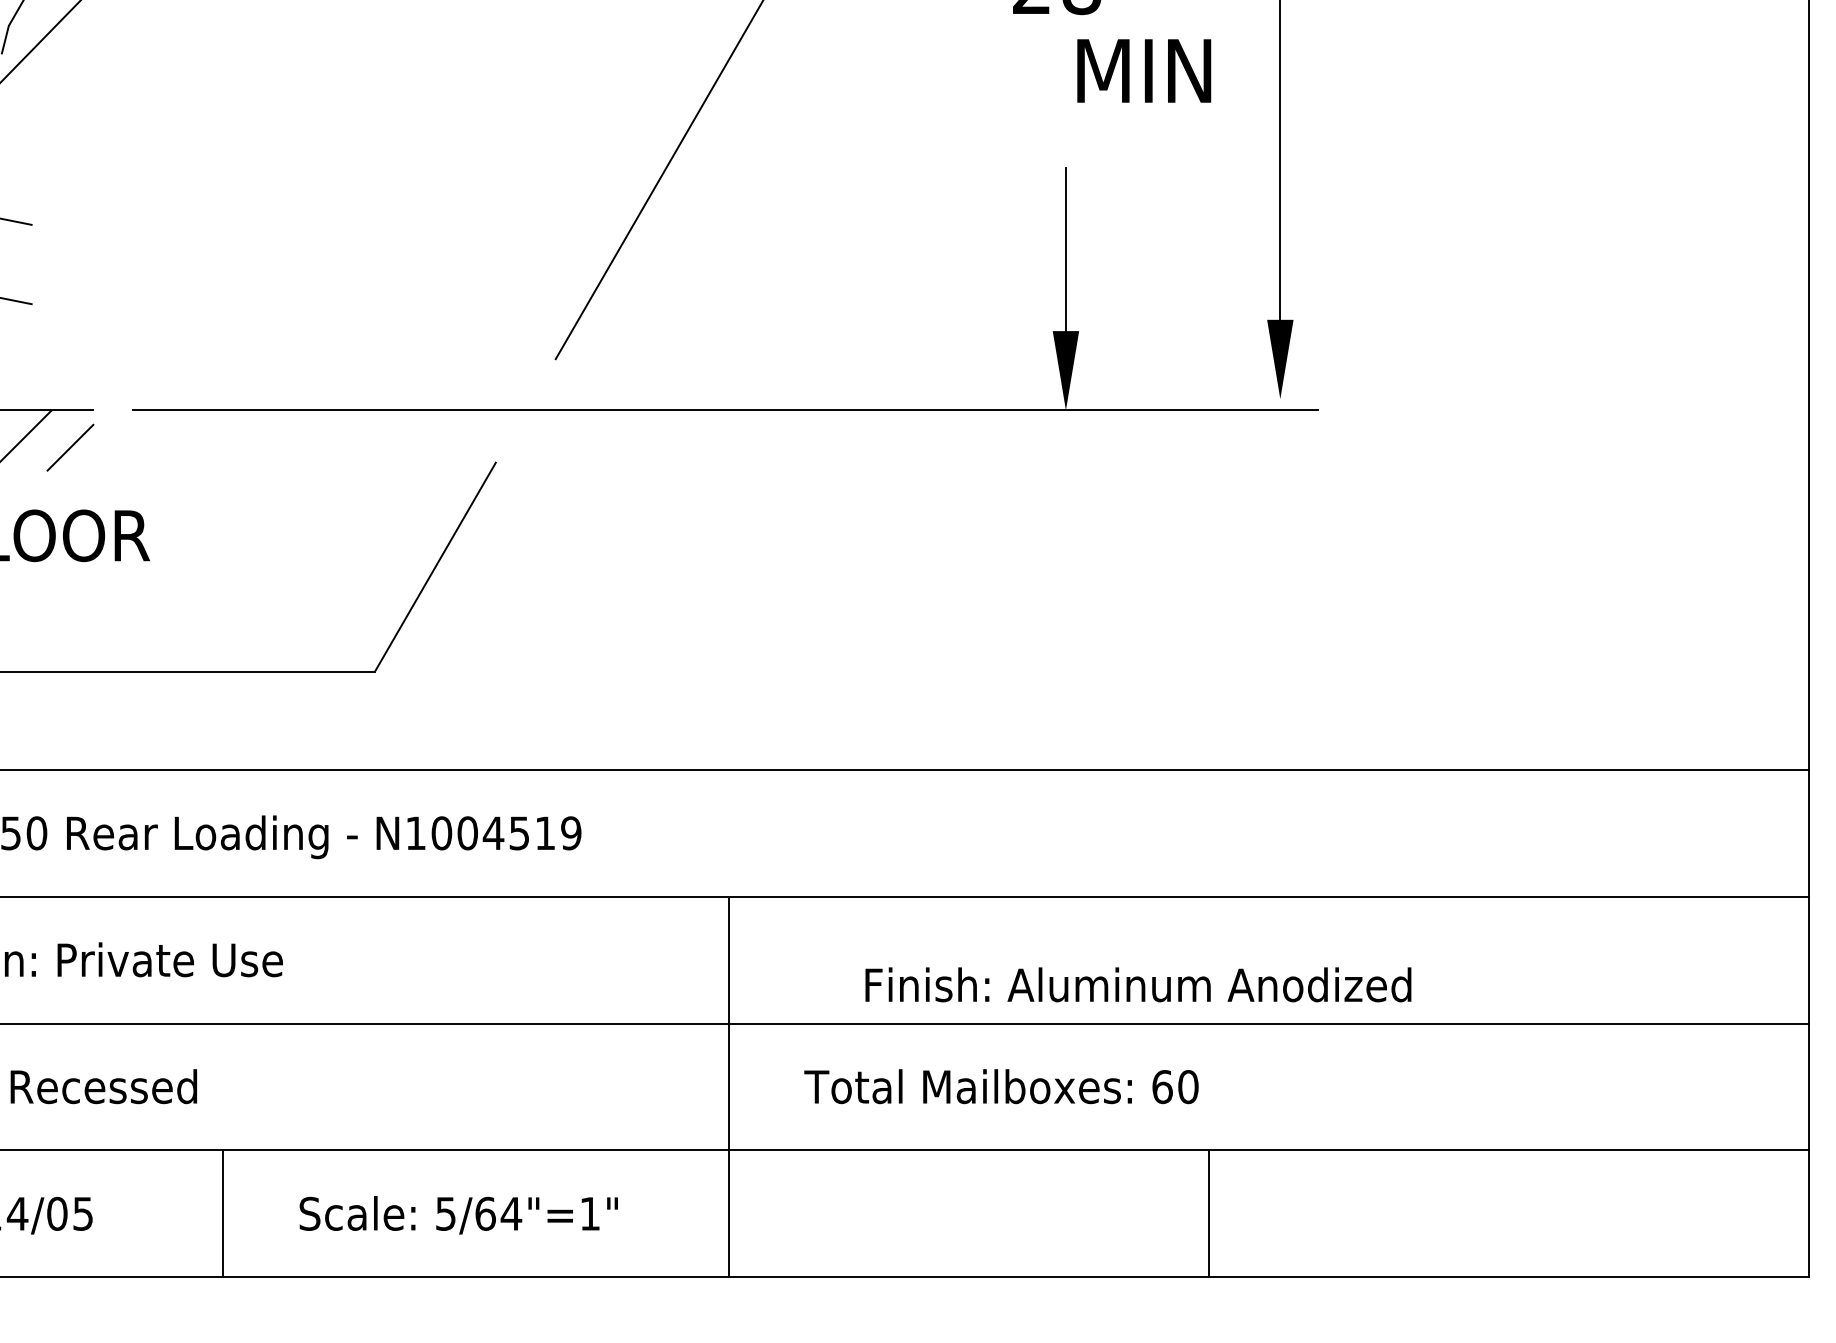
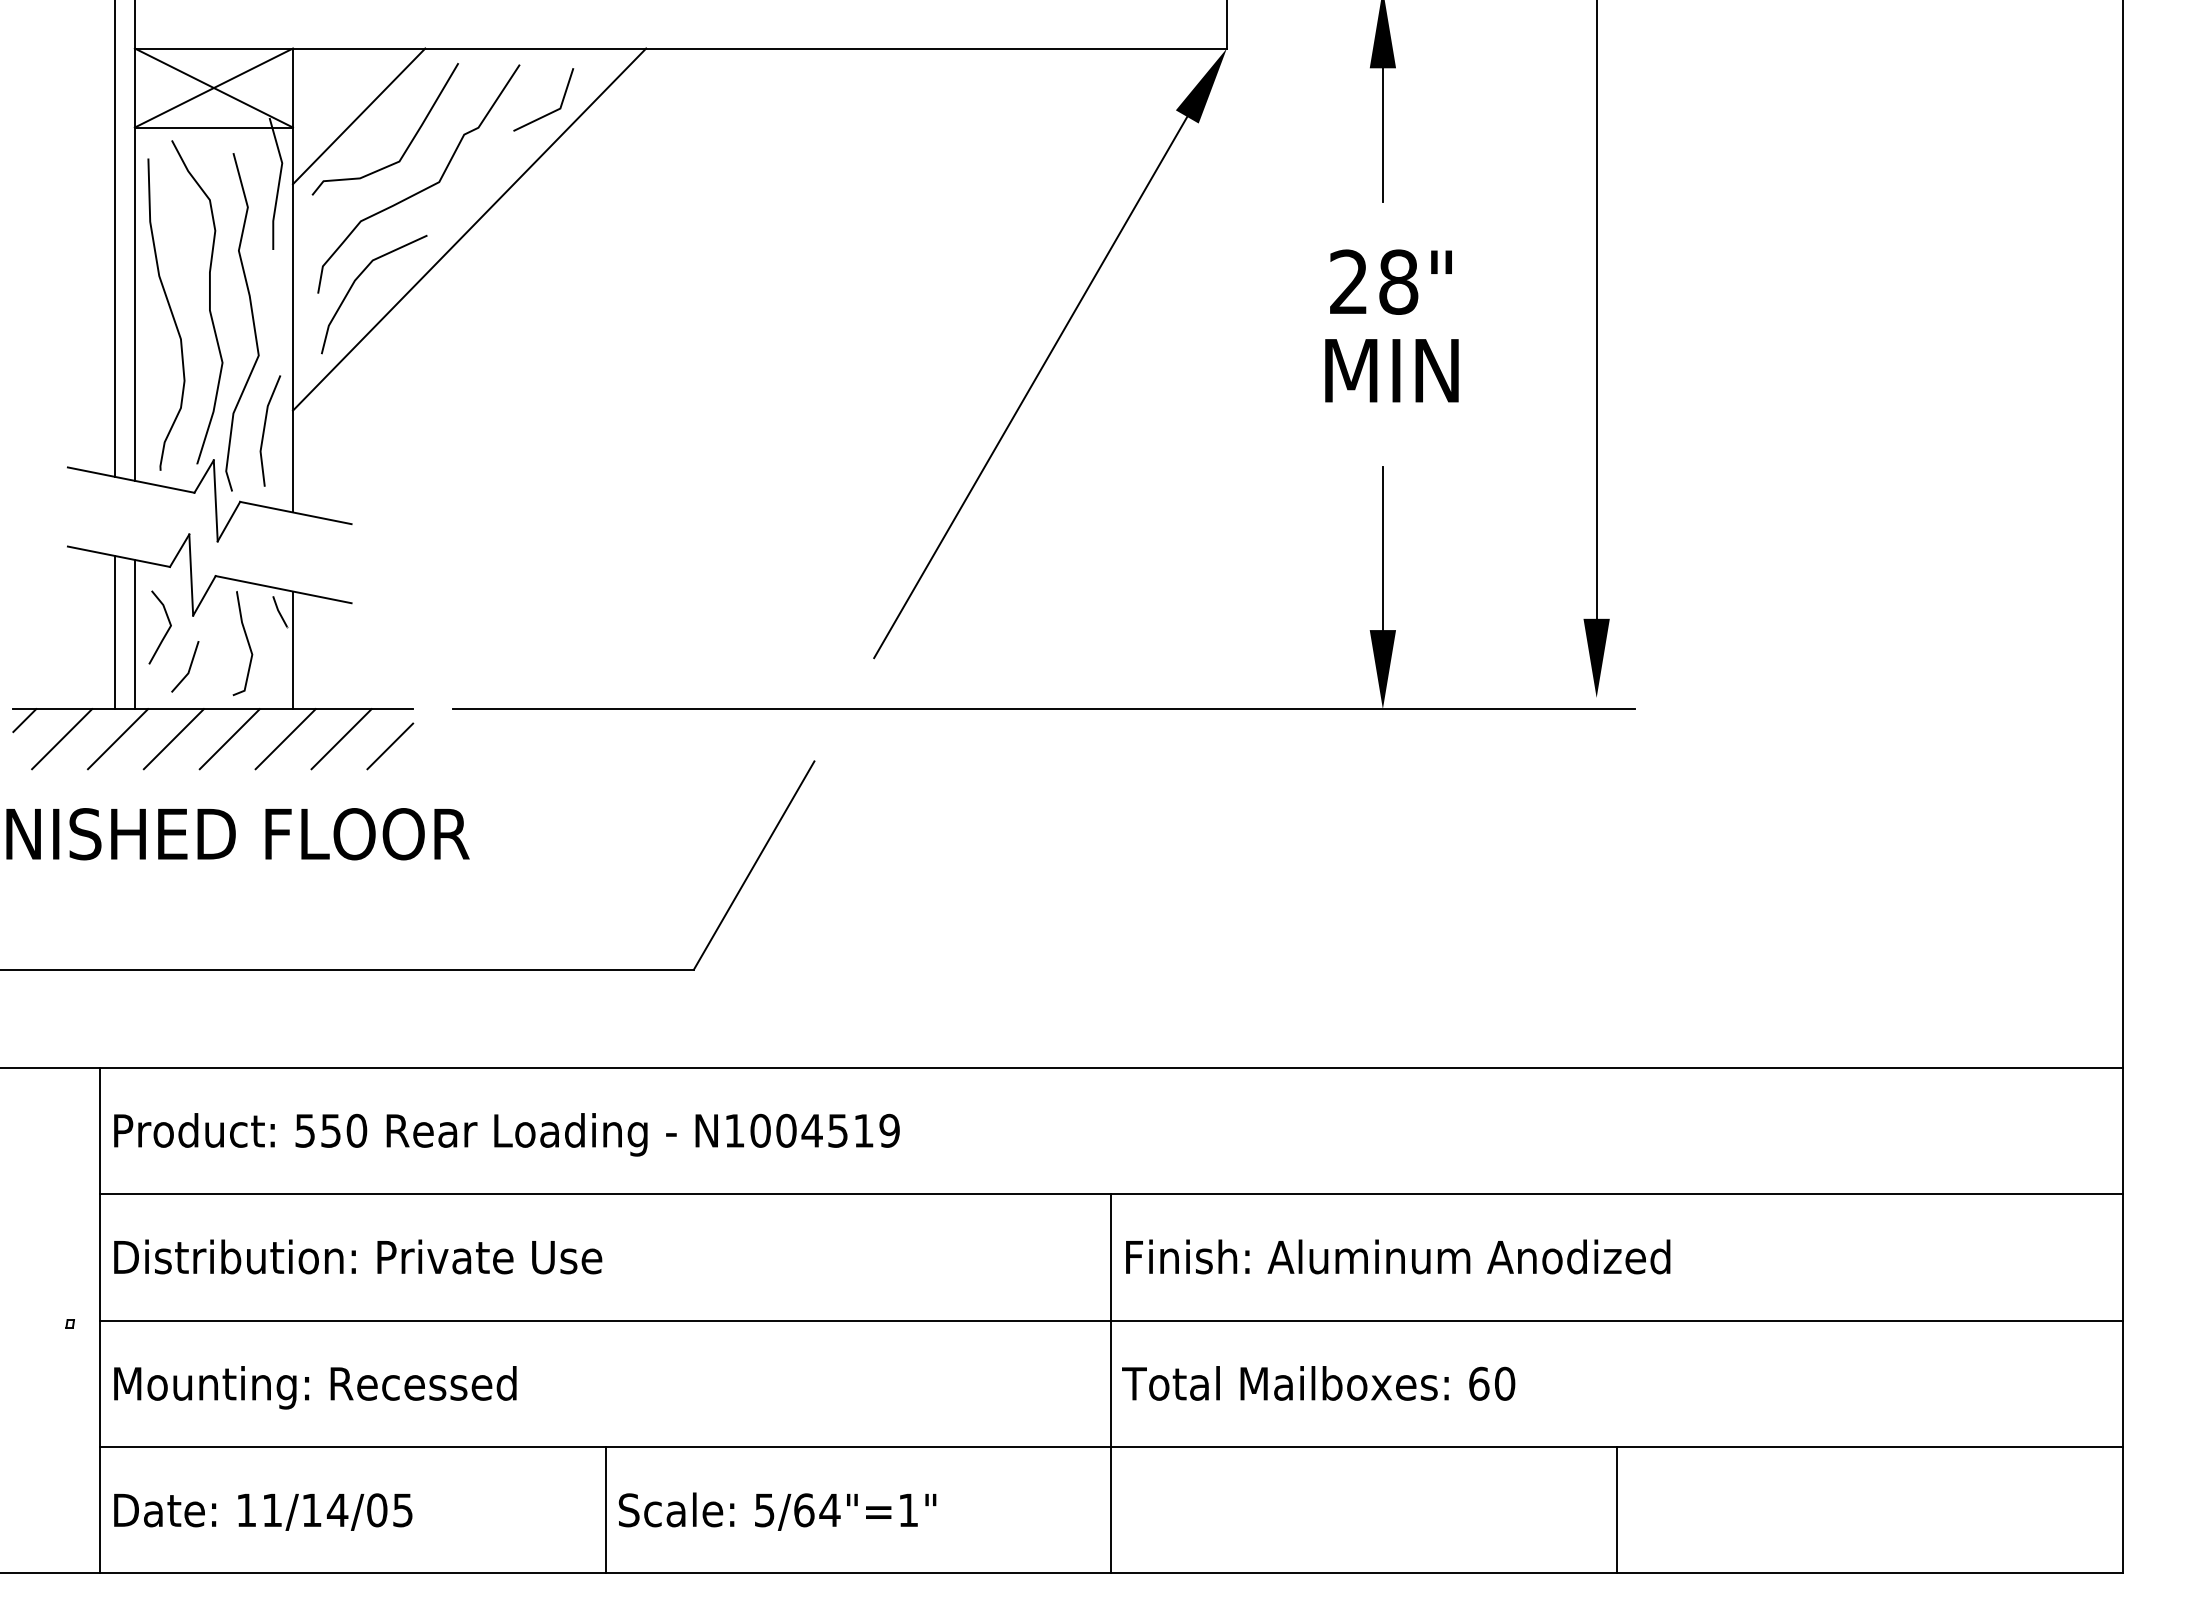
text: (1143, 70) -> (1391, 370), moved
text: (1138, 984) -> (1398, 1256), moved
line: (728, 1086) -> (1111, 1383), moved
line: (223, 1213) -> (605, 1509), moved
line: (1208, 1213) -> (1617, 1509), moved

